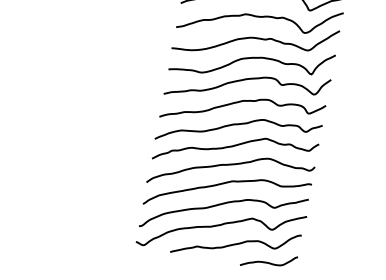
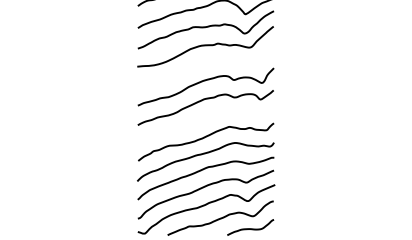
curve: (252, 59) -> (205, 63), removed
curve: (237, 125) -> (203, 120), removed

